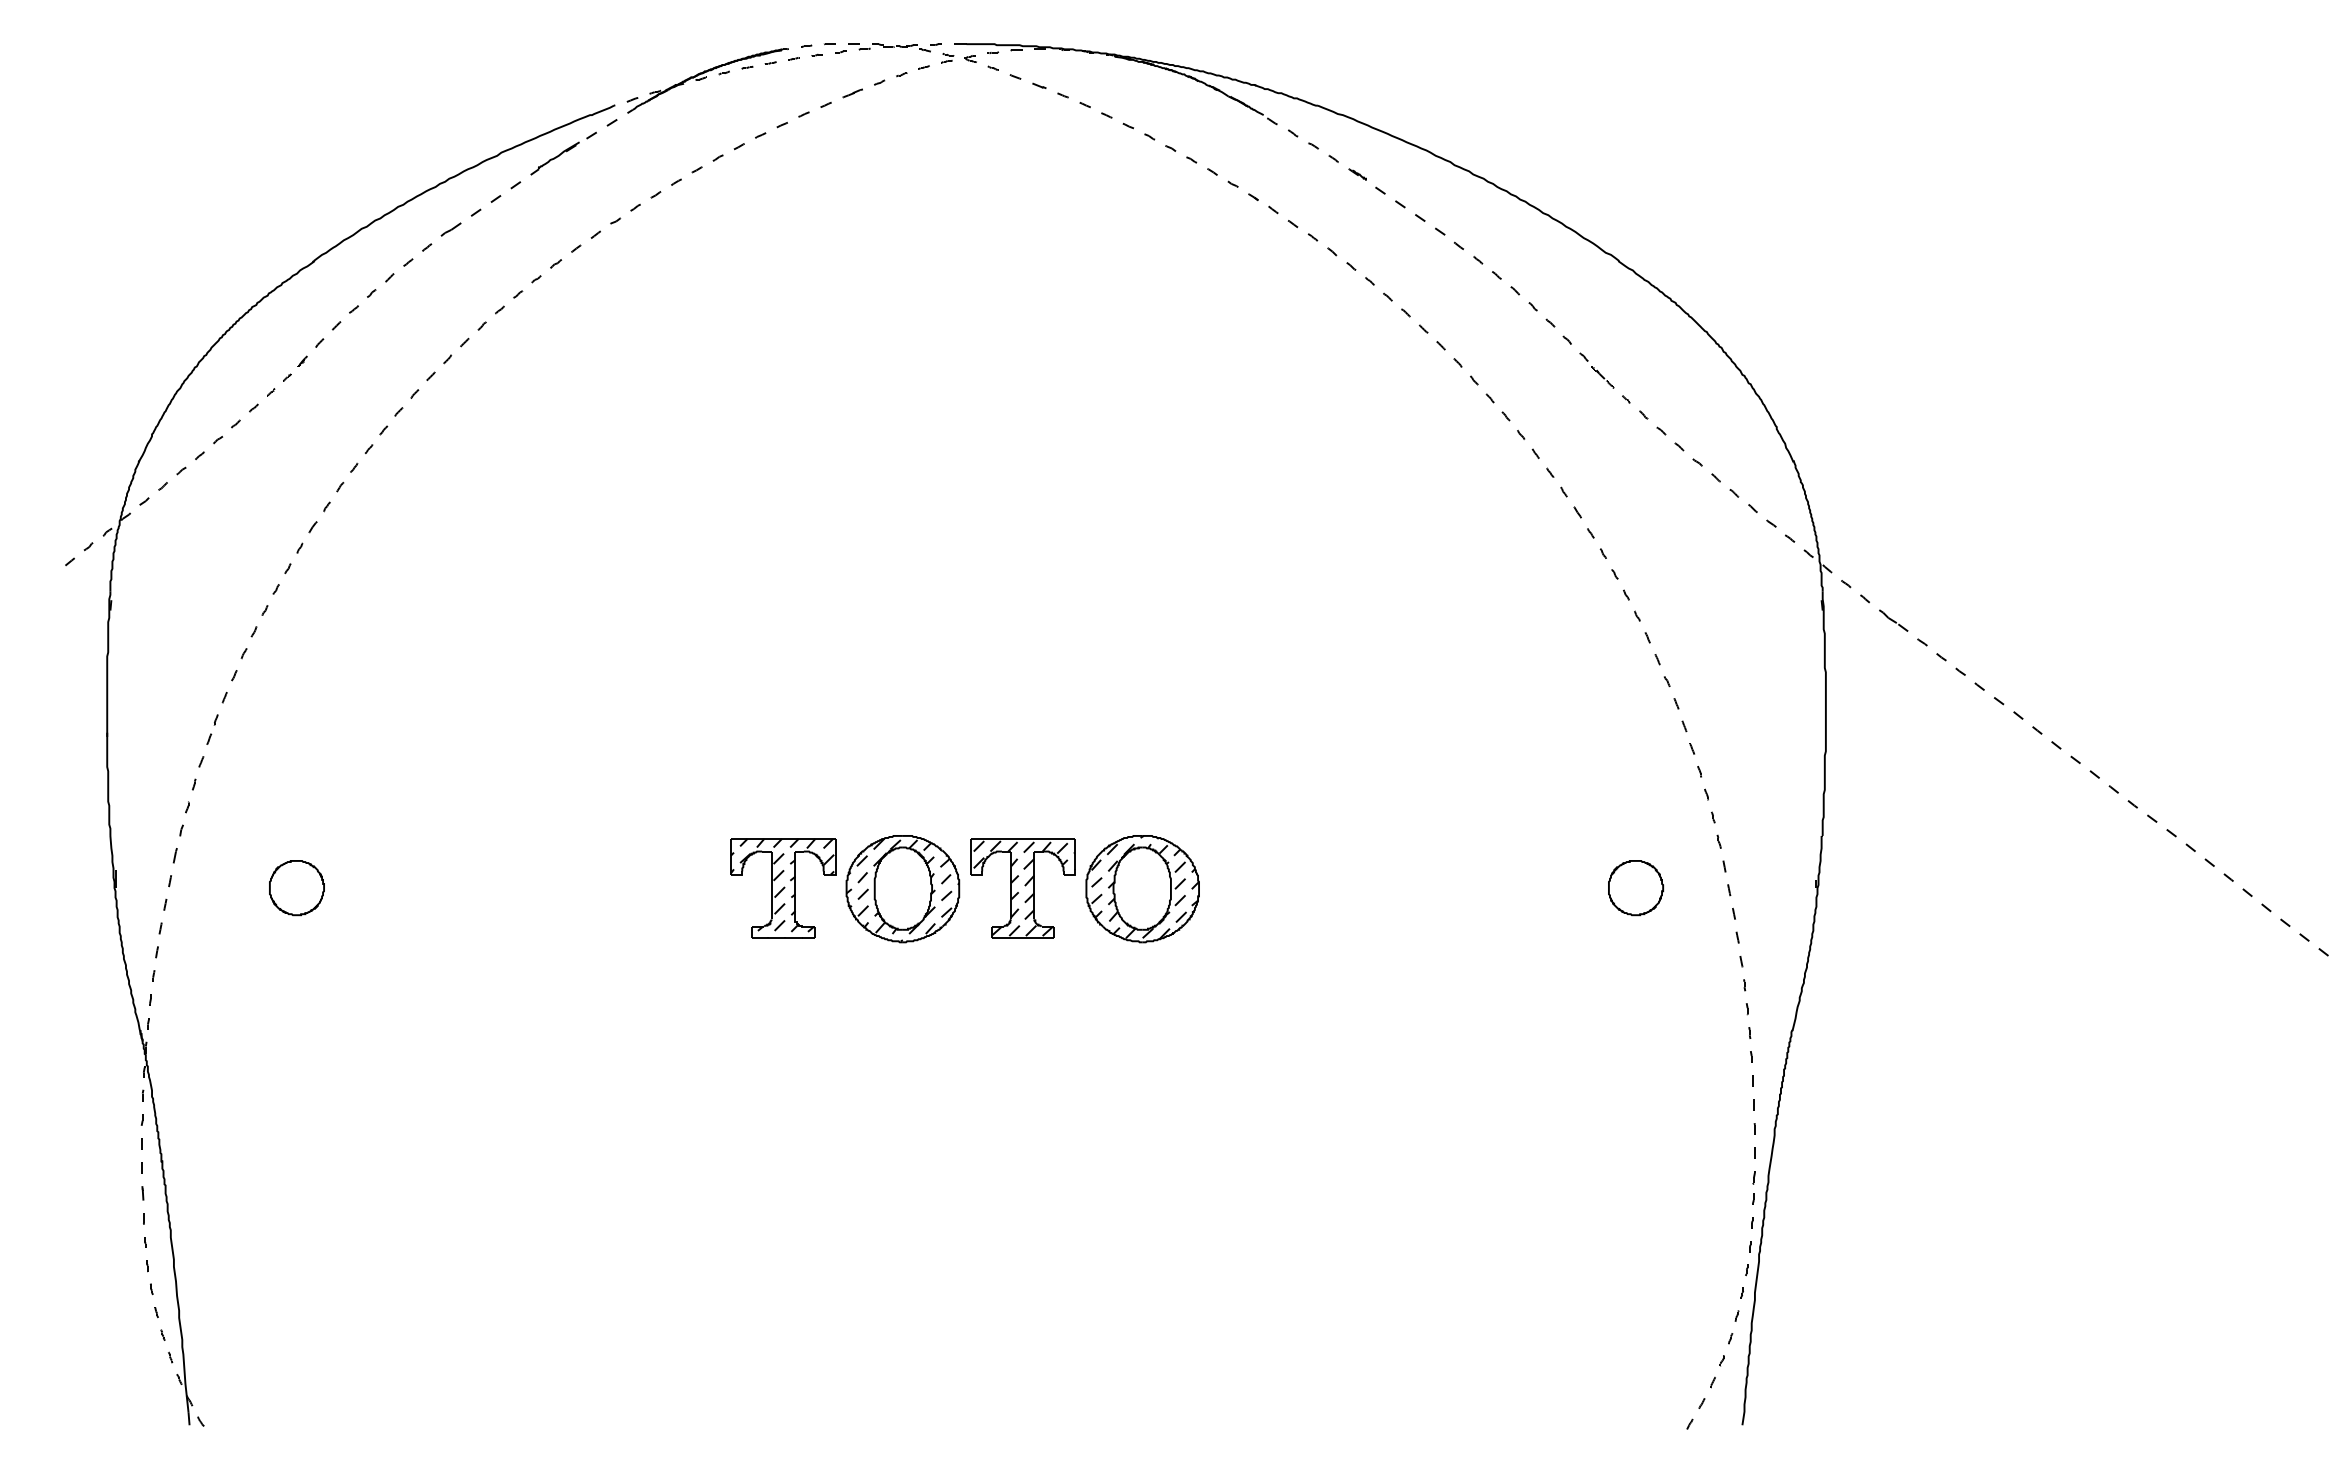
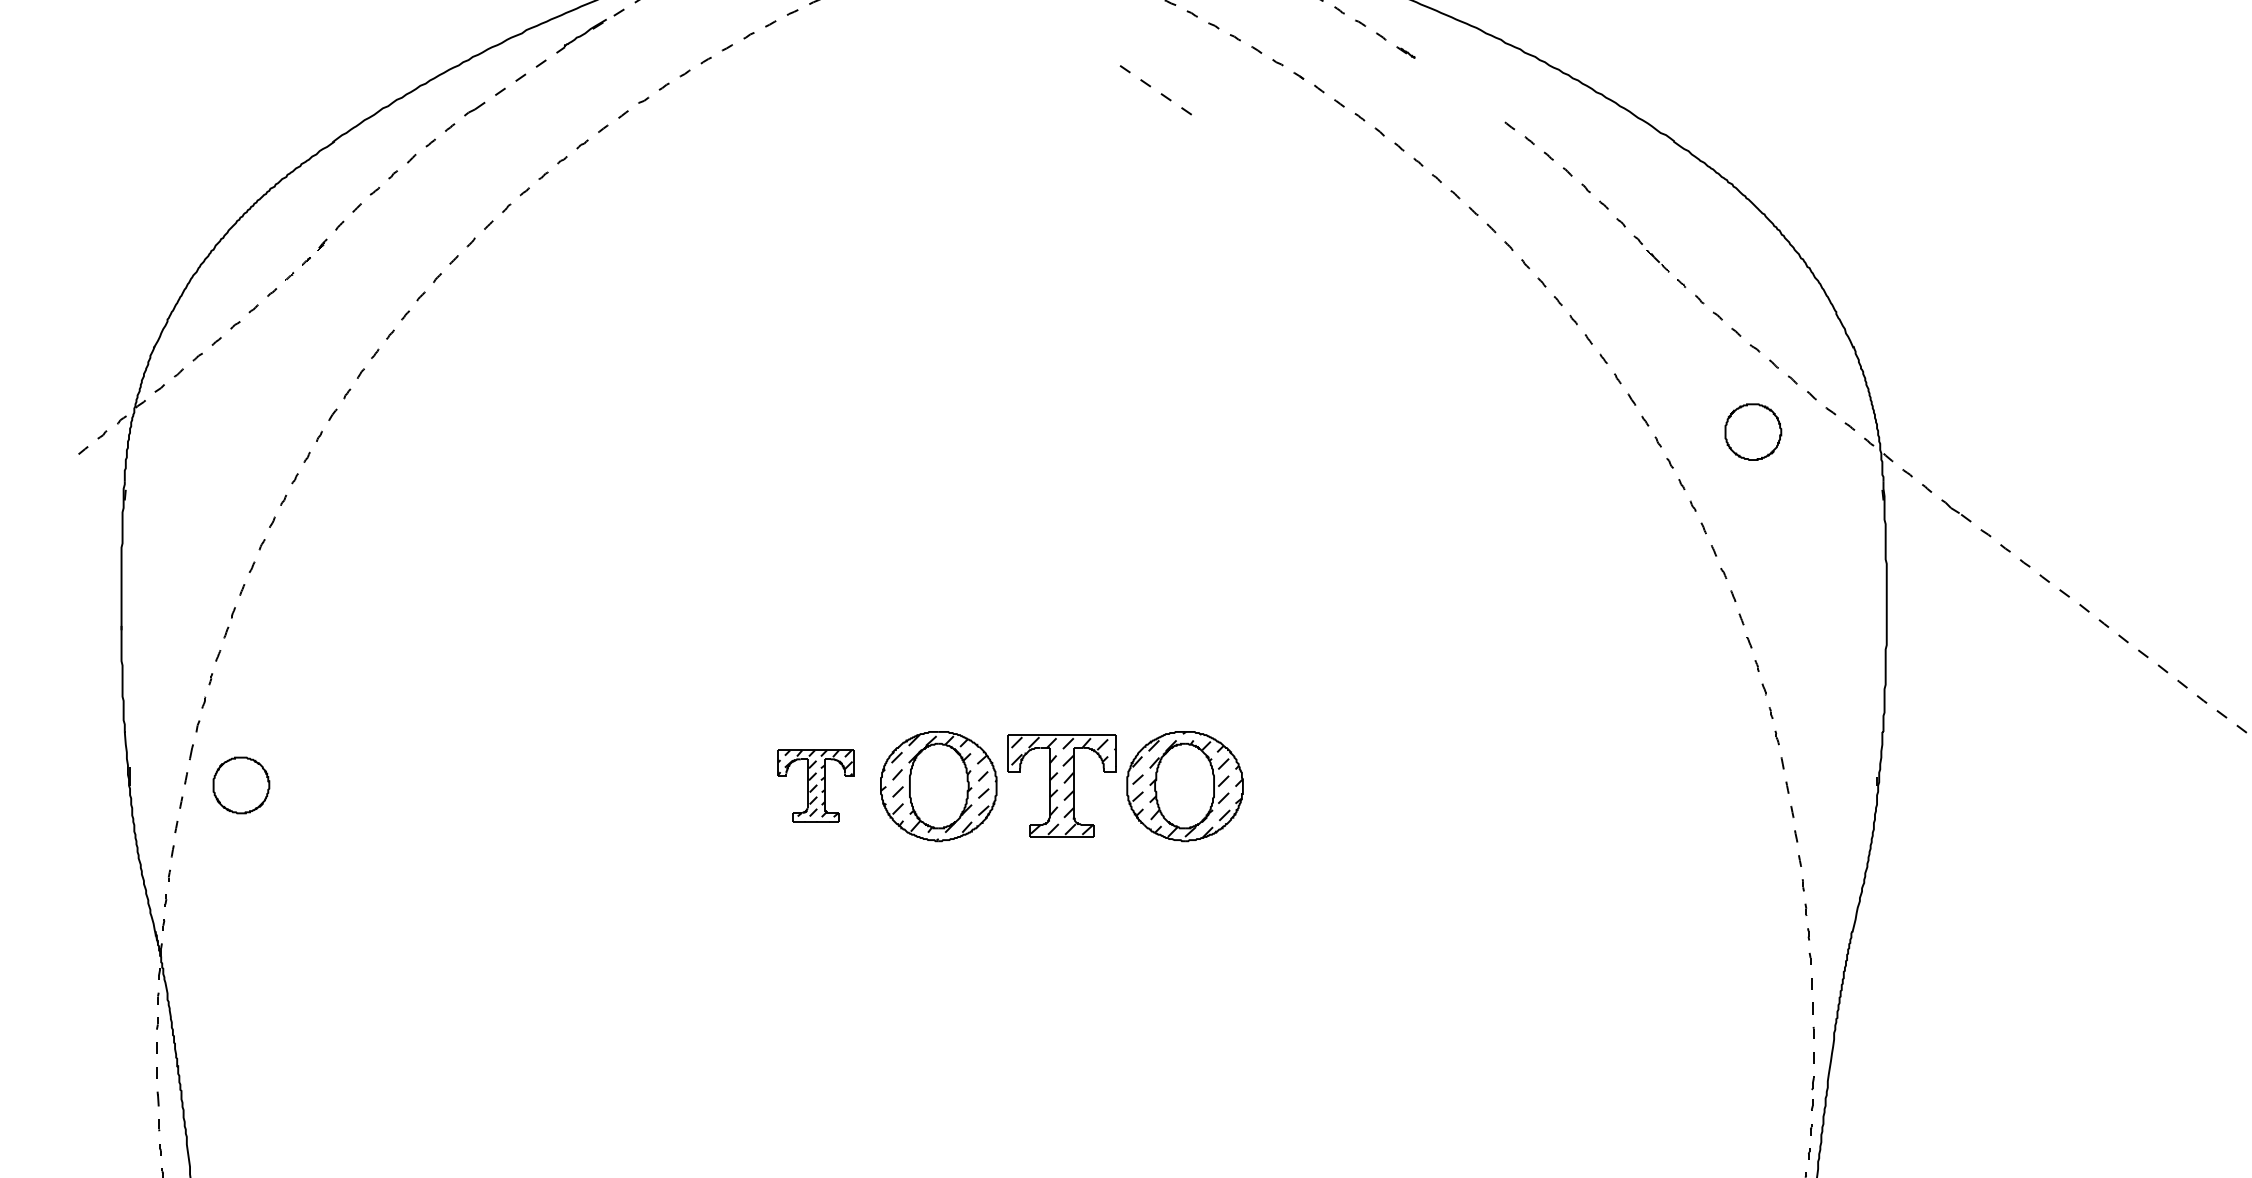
line: (1405, 207) -> (1150, 86), moved
part: (296, 888) -> (240, 785), moved
part: (783, 888) -> (816, 785), size x0.7
part: (1636, 888) -> (1753, 432), moved

